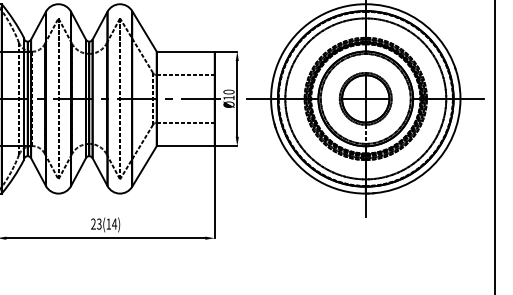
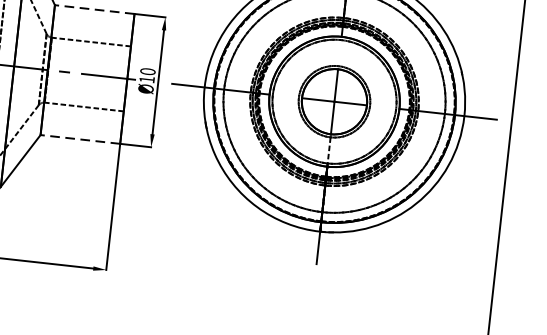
line: (185, 51) -> (94, 9), solid -> dashed
line: (185, 146) -> (80, 139), solid -> dashed

